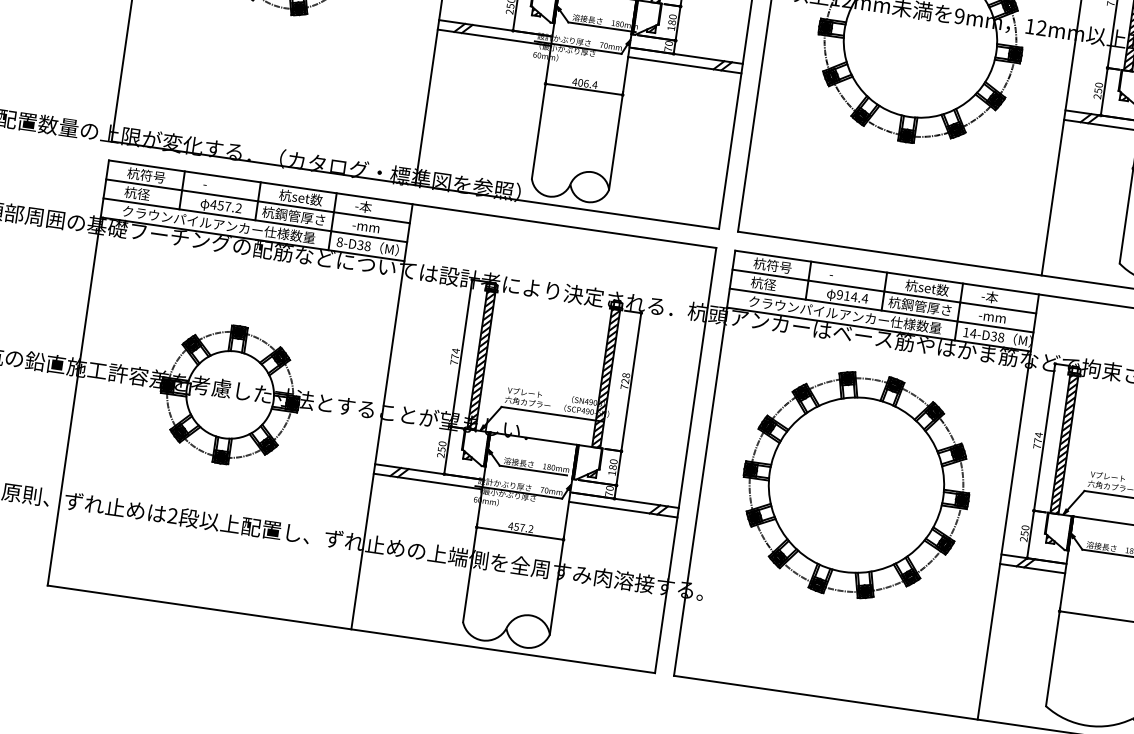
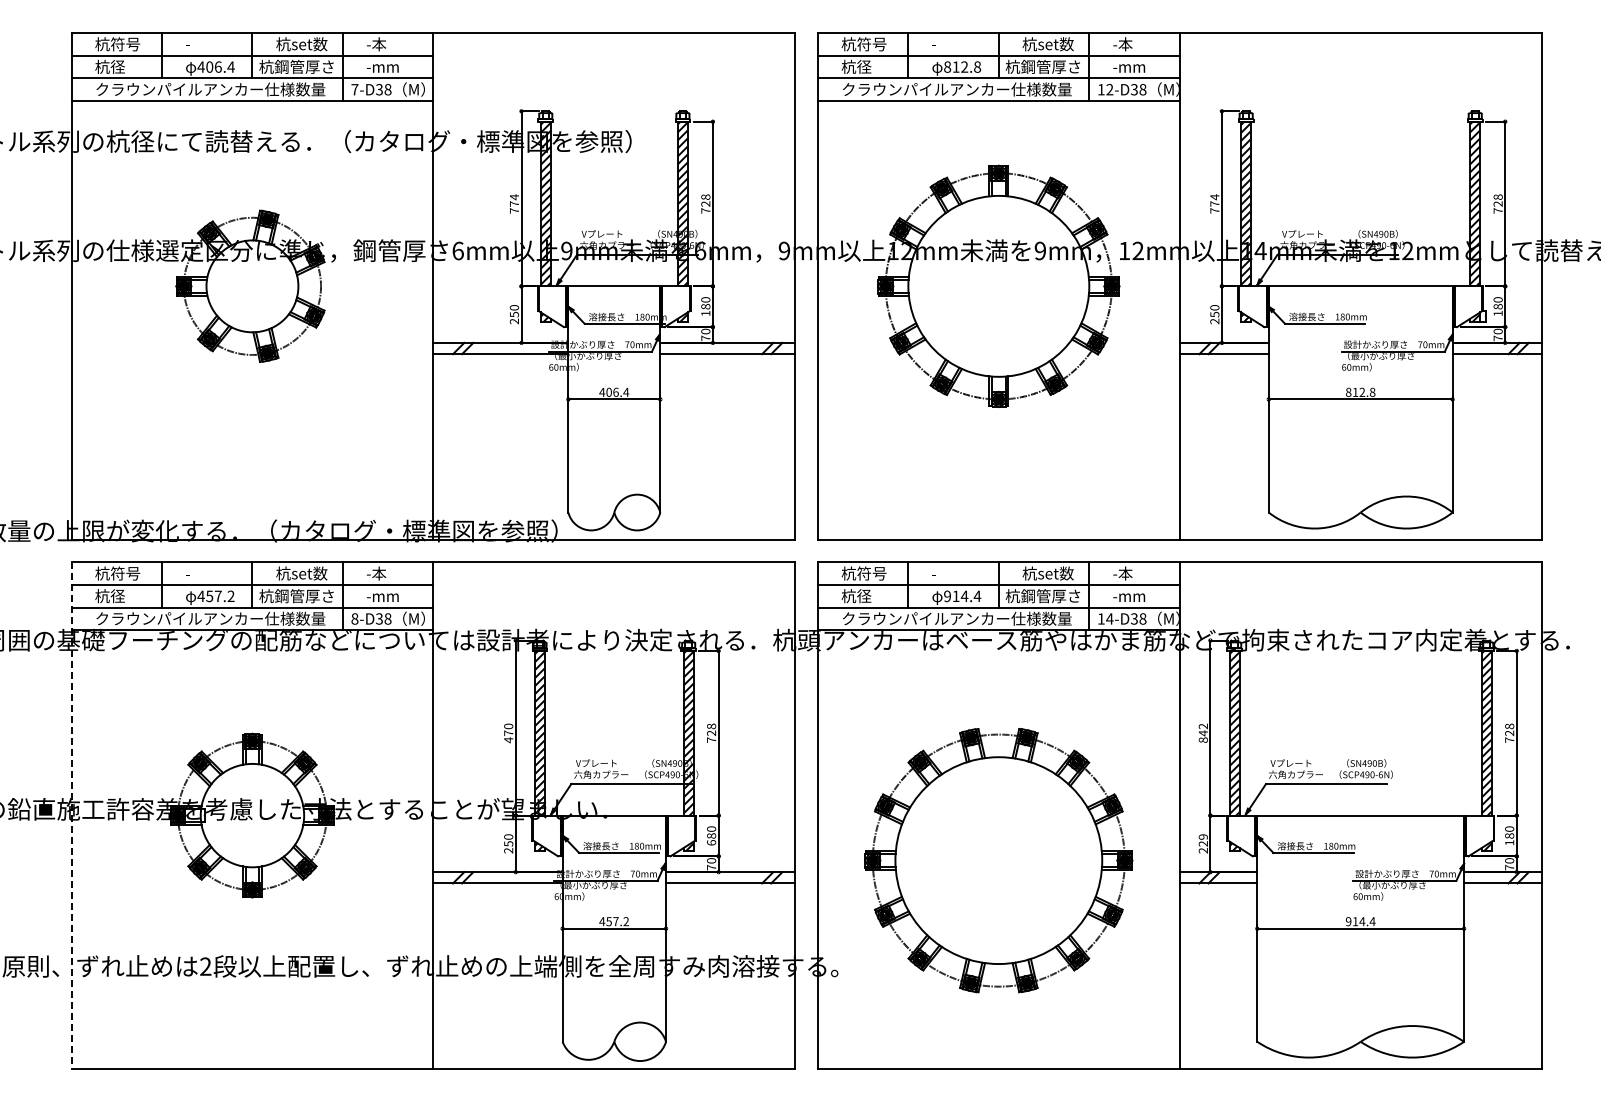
text: (454, 356) -> (508, 733), 774 -> 470
line: (78, 373) -> (71, 816), solid -> dashed
text: (1037, 440) -> (1202, 732), 774 -> 842
text: (612, 472) -> (711, 842), 180 -> 680
part: (856, 485) -> (998, 860), moved
text: (1024, 530) -> (1202, 840), 250 -> 229

